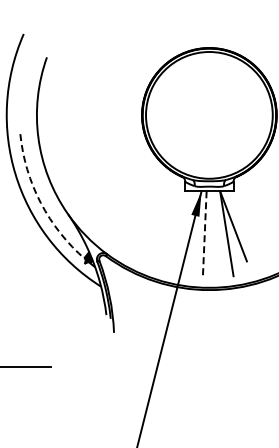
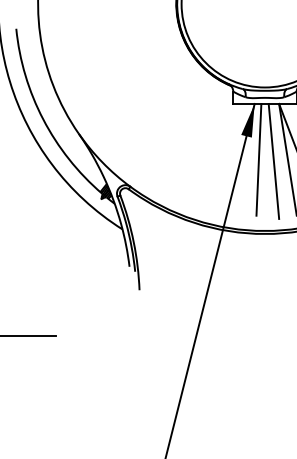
arc: (40, 203) -> (42, 120), dashed -> solid
line: (204, 233) -> (258, 159), dashed -> solid
line: (216, 234) -> (274, 160), added

